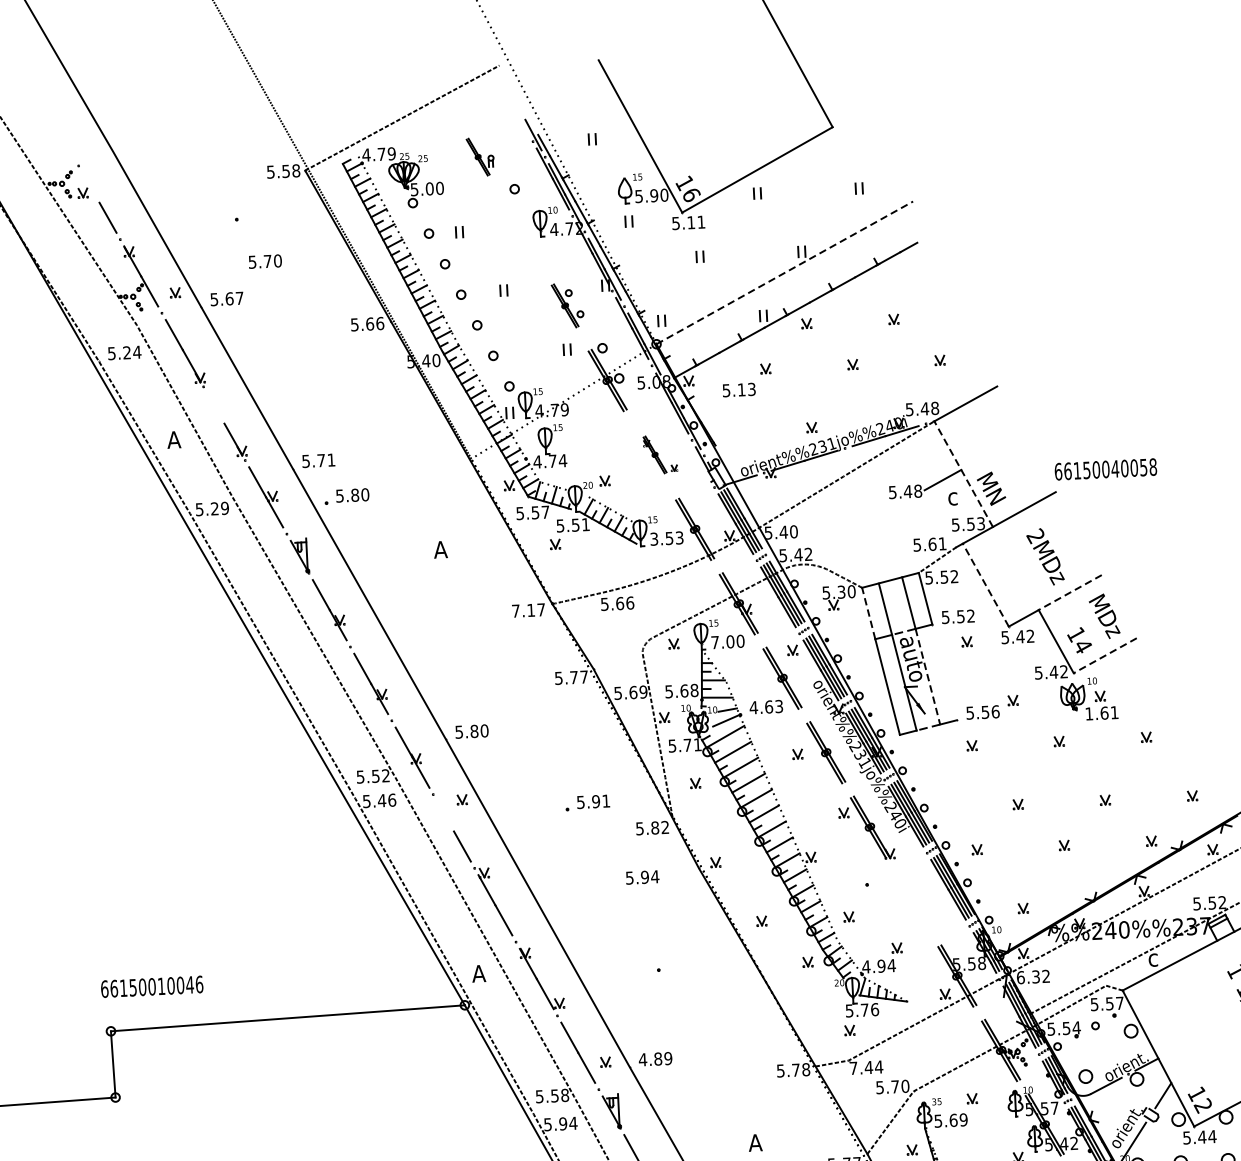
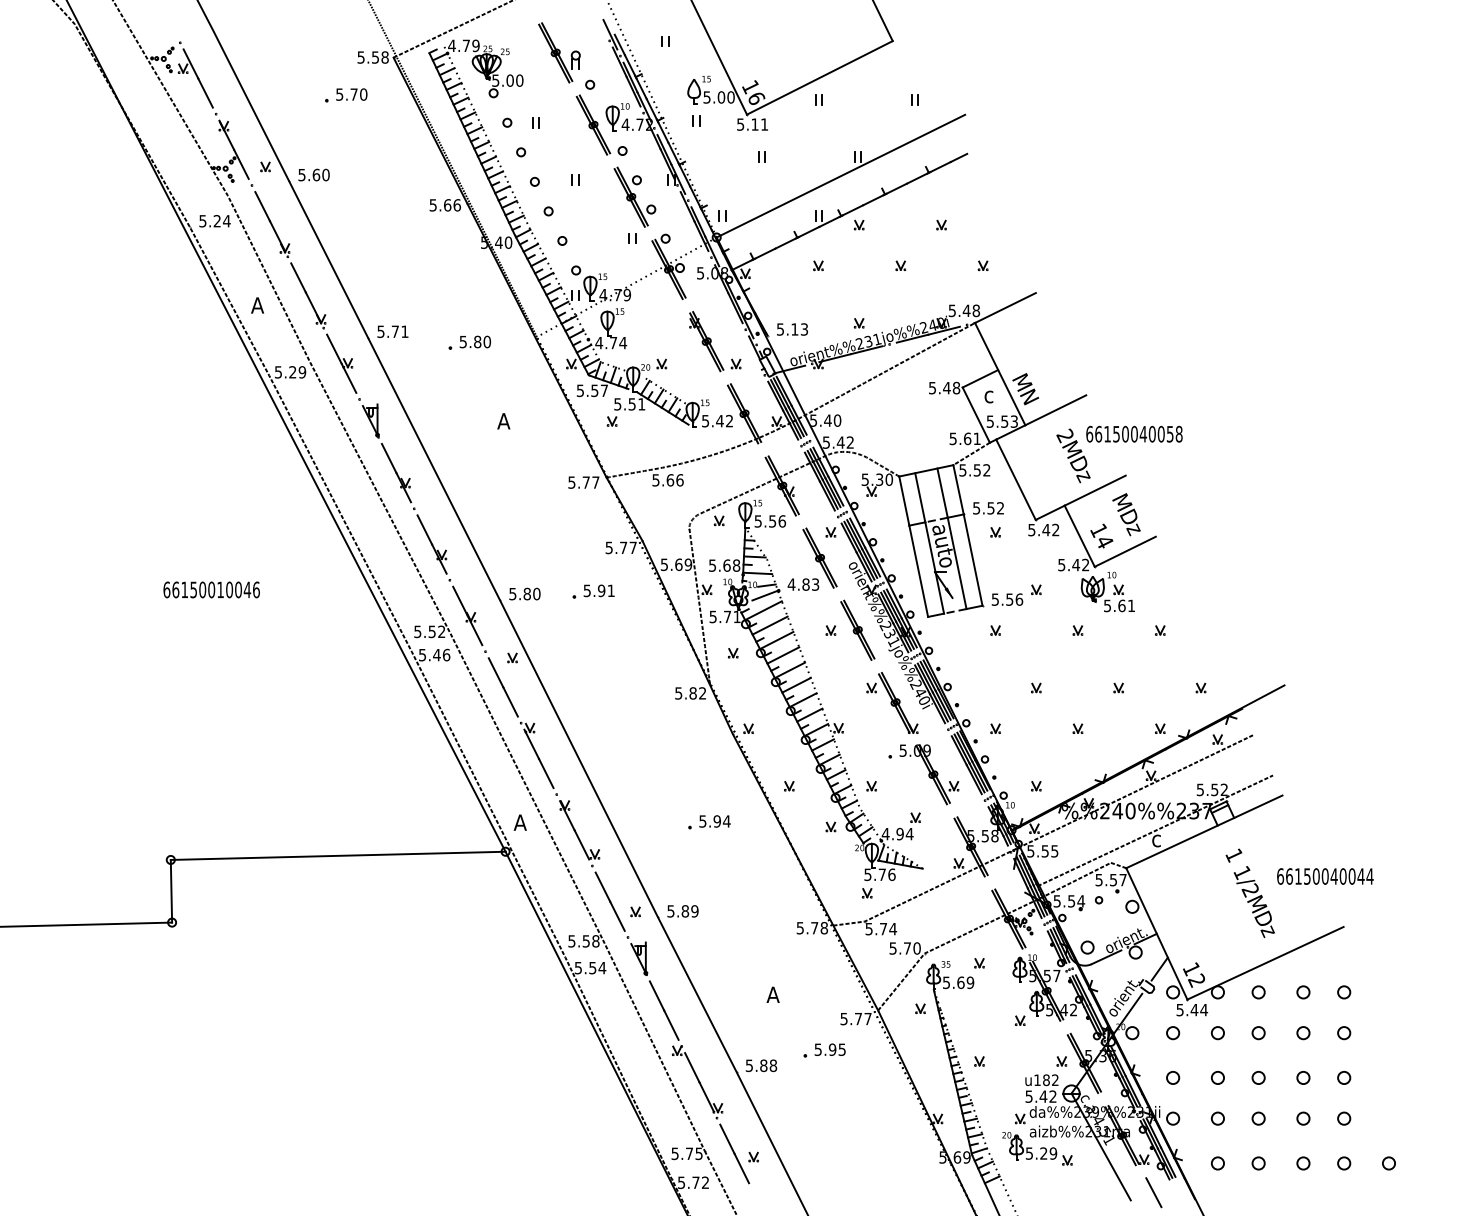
part: (480, 156) -> (559, 52), size x1.67
line: (90, 187) -> (190, 63), added
text: (653, 195) -> (720, 97), 5.90 -> 5.00
part: (528, 230) -> (601, 124), added
text: (265, 261) -> (351, 94), moved
line: (784, 273) -> (840, 176), dashed -> solid
text: (239, 297) -> (325, 174), 5.67 -> 5.60
part: (567, 305) -> (634, 196), size x1.43
text: (739, 390) -> (792, 329), moved
line: (215, 408) -> (298, 277), added
part: (660, 454) -> (715, 341), size x1.67
text: (1105, 468) -> (1134, 433), moved
line: (963, 474) -> (1000, 374), dashed -> solid
part: (346, 496) -> (469, 342), moved
line: (939, 518) -> (975, 414), added
text: (666, 537) -> (717, 420), 3.53 -> 5.42
line: (985, 584) -> (1015, 479), dashed -> solid
line: (1069, 592) -> (1094, 490), dashed -> solid
text: (522, 610) -> (578, 482), 7.17 -> 5.77
line: (868, 612) -> (904, 500), dashed -> solid
text: (728, 642) -> (770, 521), 7.00 -> 5.56
line: (1104, 656) -> (1124, 552), dashed -> solid
line: (943, 671) -> (972, 559), added
line: (928, 676) -> (957, 563), dashed -> solid
text: (768, 706) -> (805, 584), 4.63 -> 4.83
text: (1089, 713) -> (1107, 605), 1.61 -> 5.61
part: (587, 802) -> (593, 591), moved
line: (444, 816) -> (495, 672), added
text: (642, 877) -> (714, 821), moved
part: (909, 901) -> (929, 774), added
text: (1033, 977) -> (1042, 851), 6.32 -> 5.55
text: (151, 986) -> (211, 589), moved
text: (642, 1059) -> (670, 911), 4.89 -> 5.89
text: (861, 1068) -> (876, 929), 7.44 -> 5.74
text: (562, 1123) -> (592, 967), 5.94 -> 5.54

